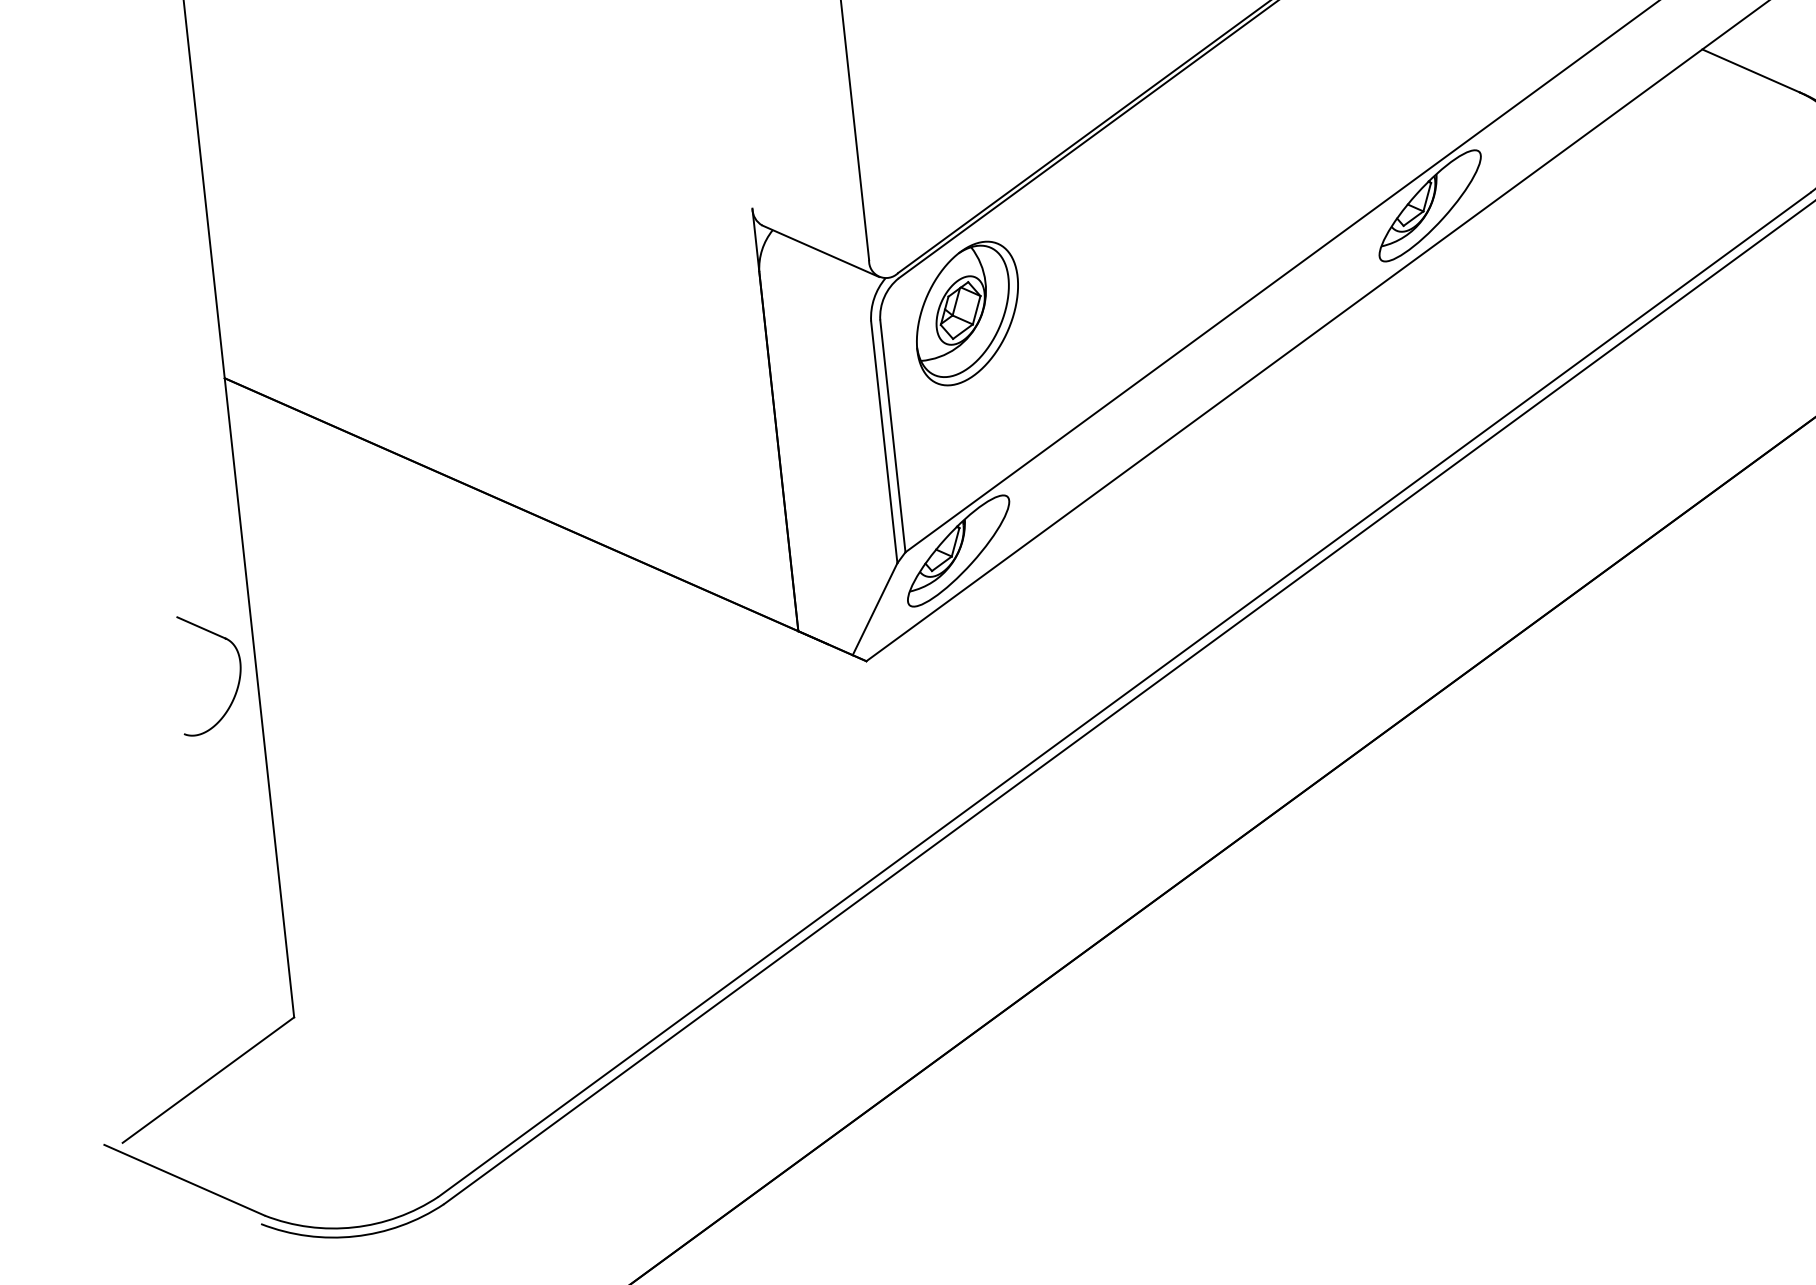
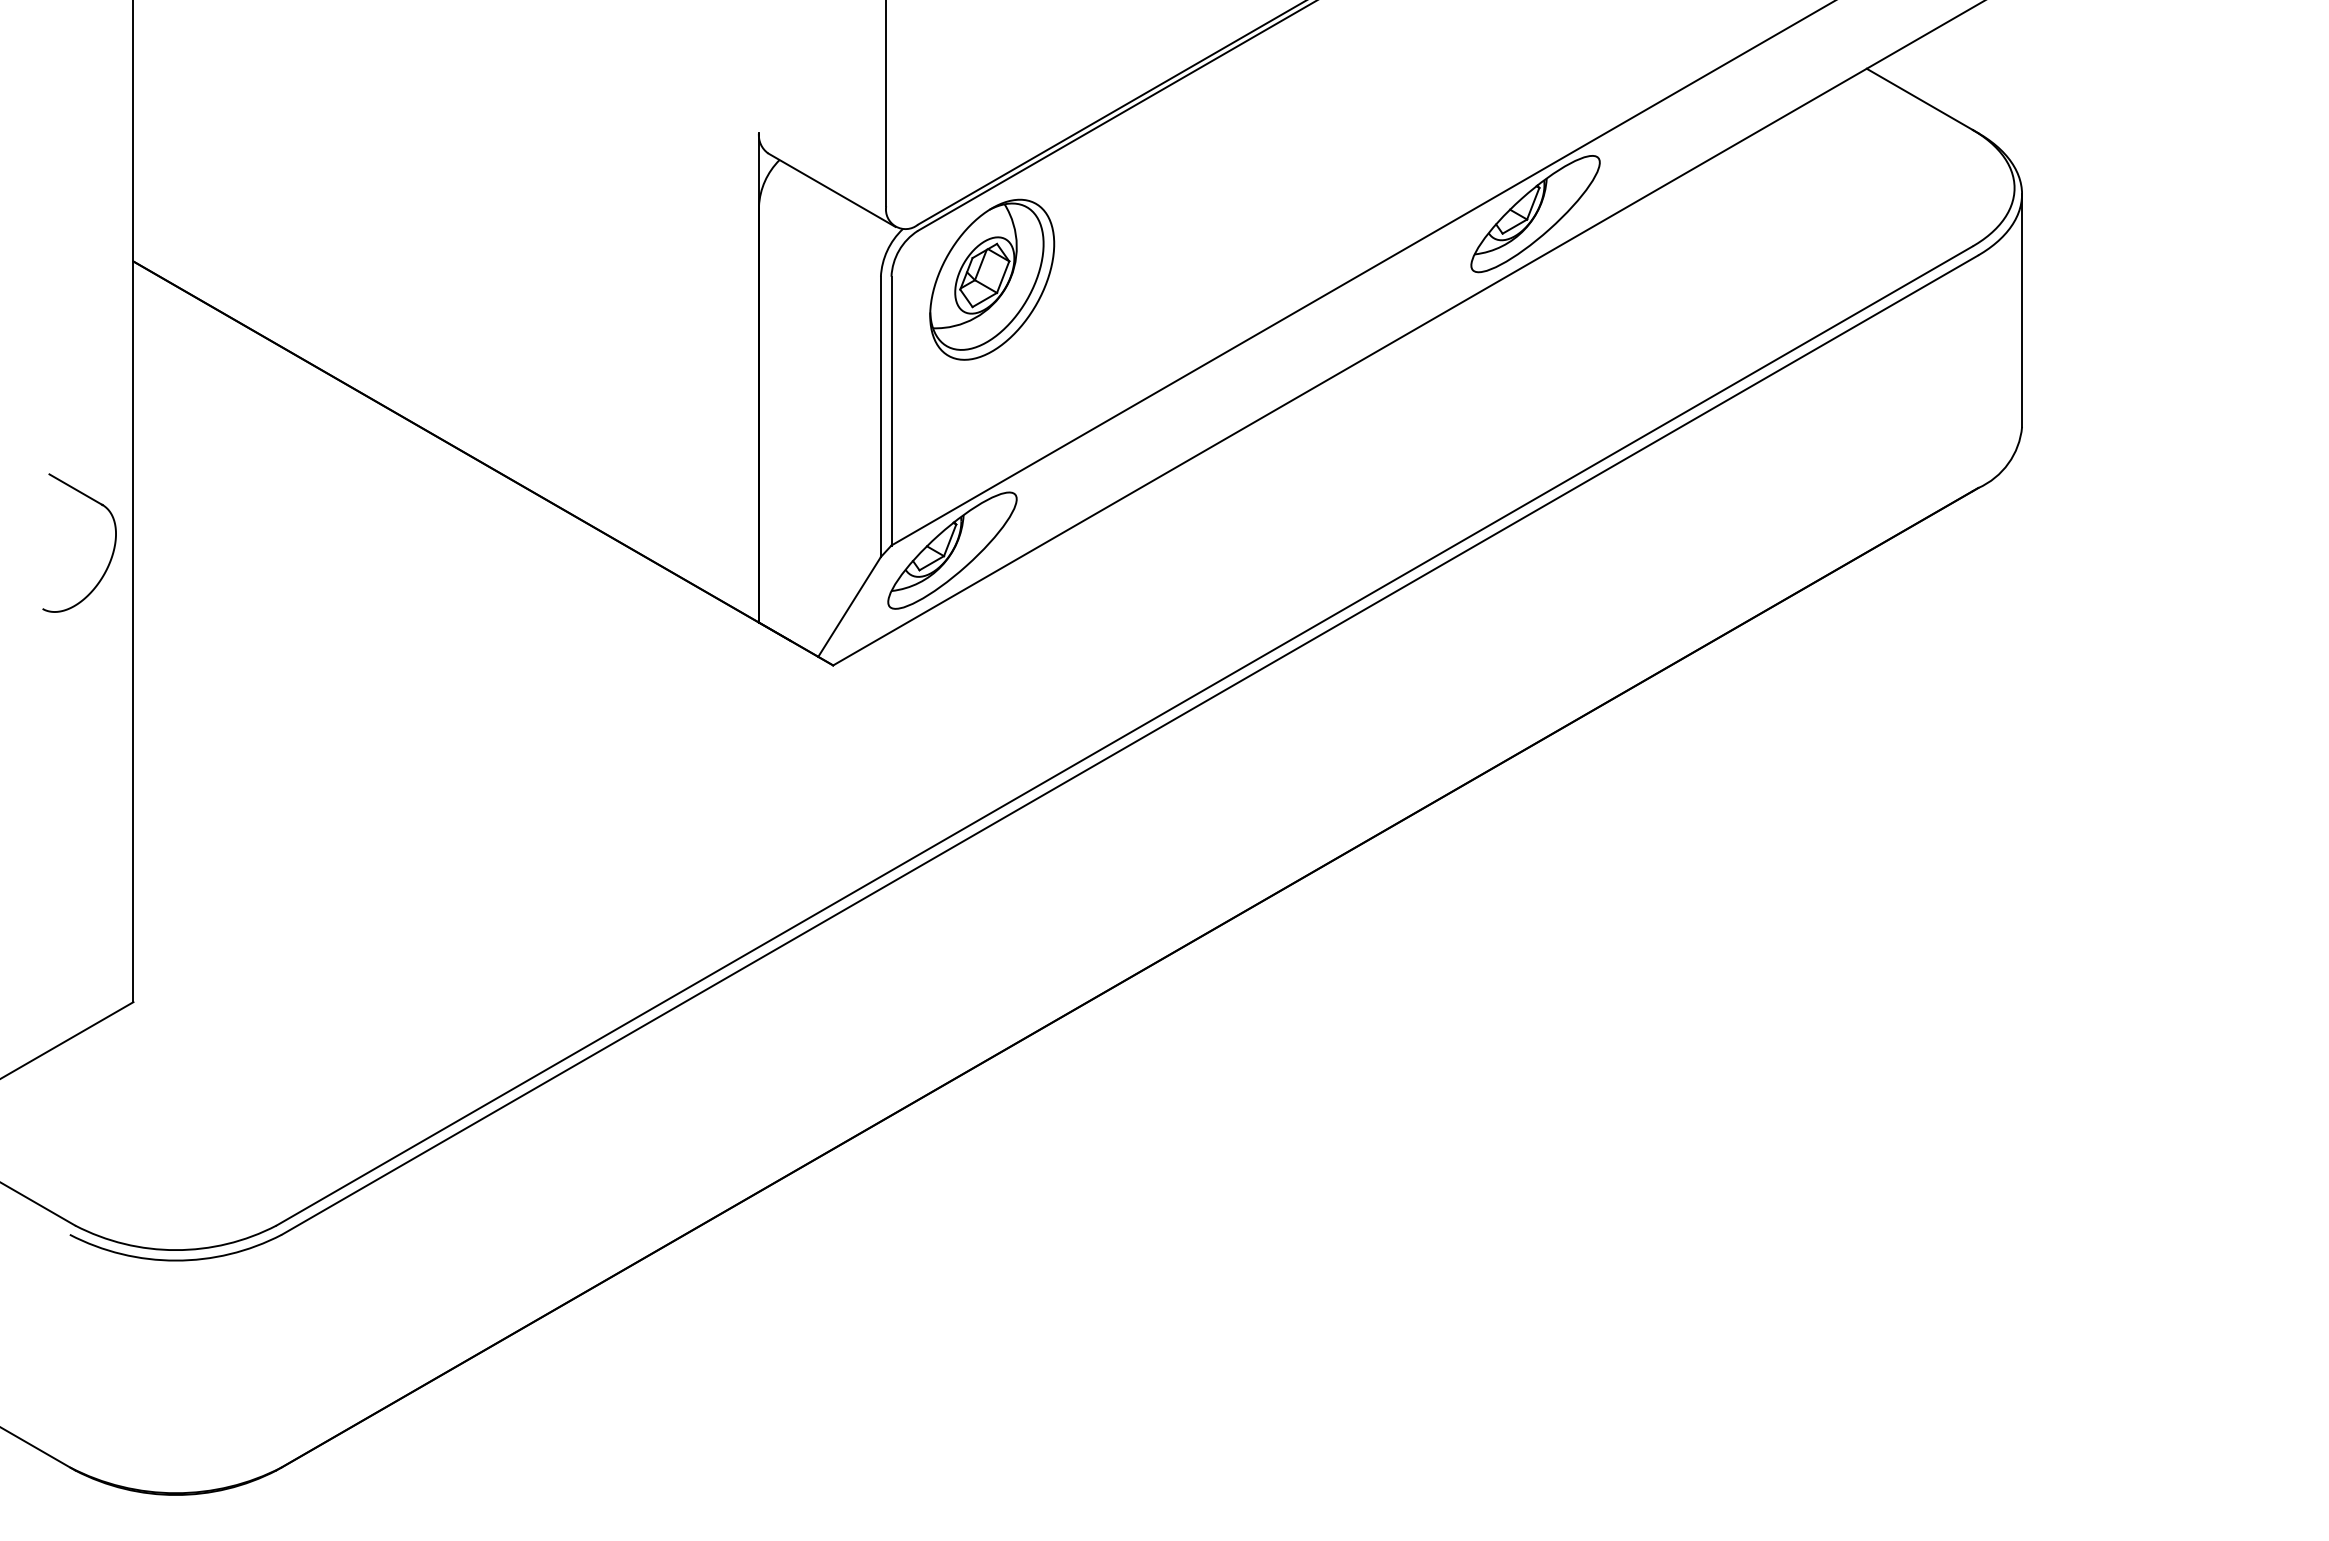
part: (238, 680) -> (111, 554), moved

